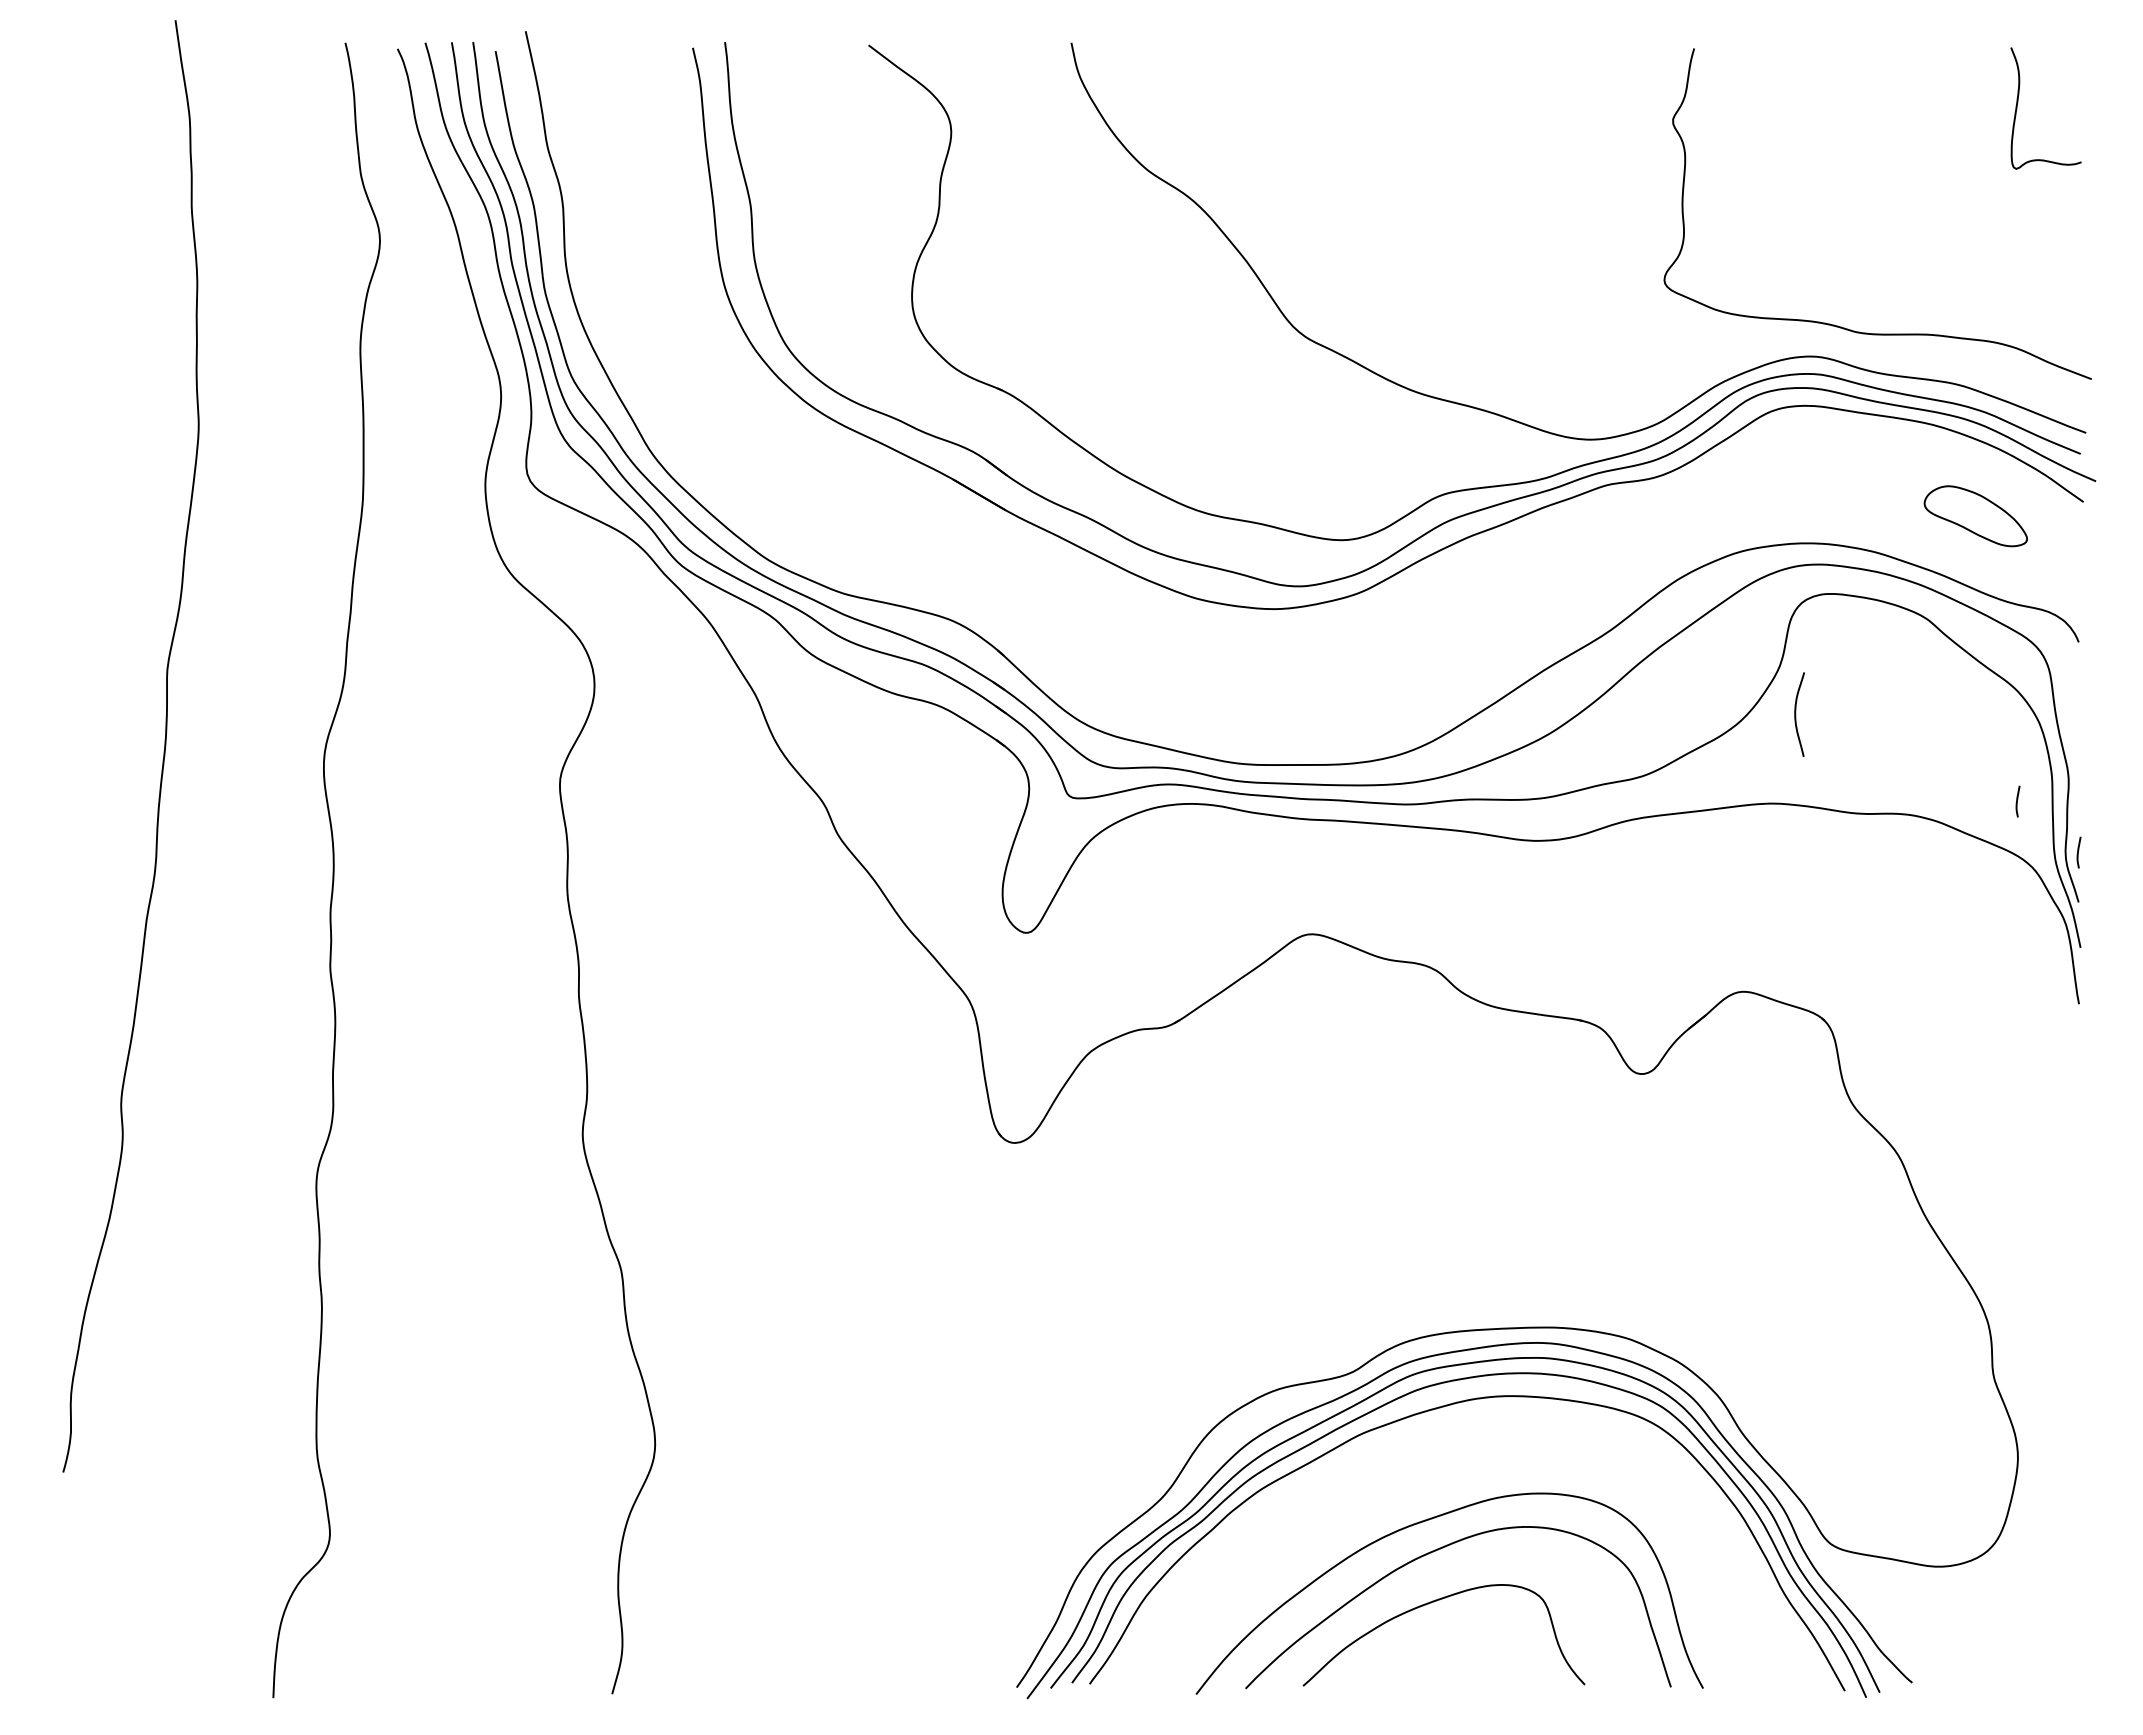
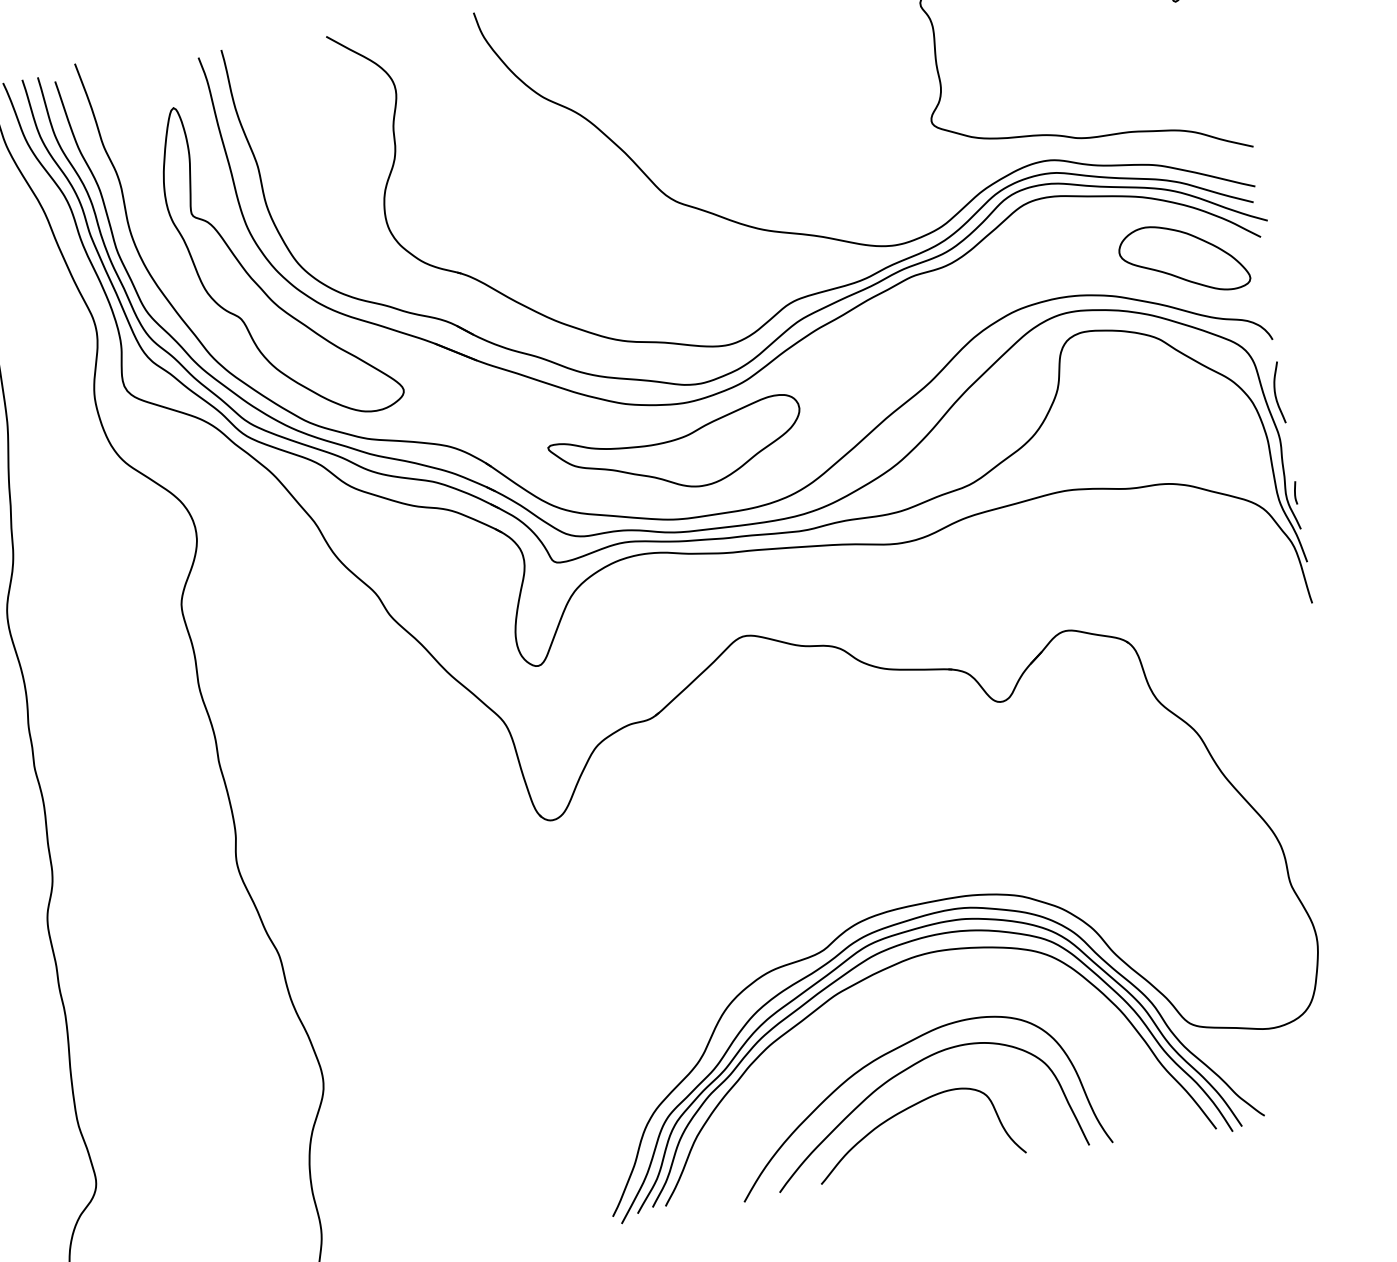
part: (723, 358) -> (254, 280), added
part: (1975, 516) -> (1183, 259), size x1.67
part: (1256, 670) -> (676, 449), added
curve: (1796, 714) -> (1276, 393), moved
curve: (2017, 801) -> (1245, 462), removed

